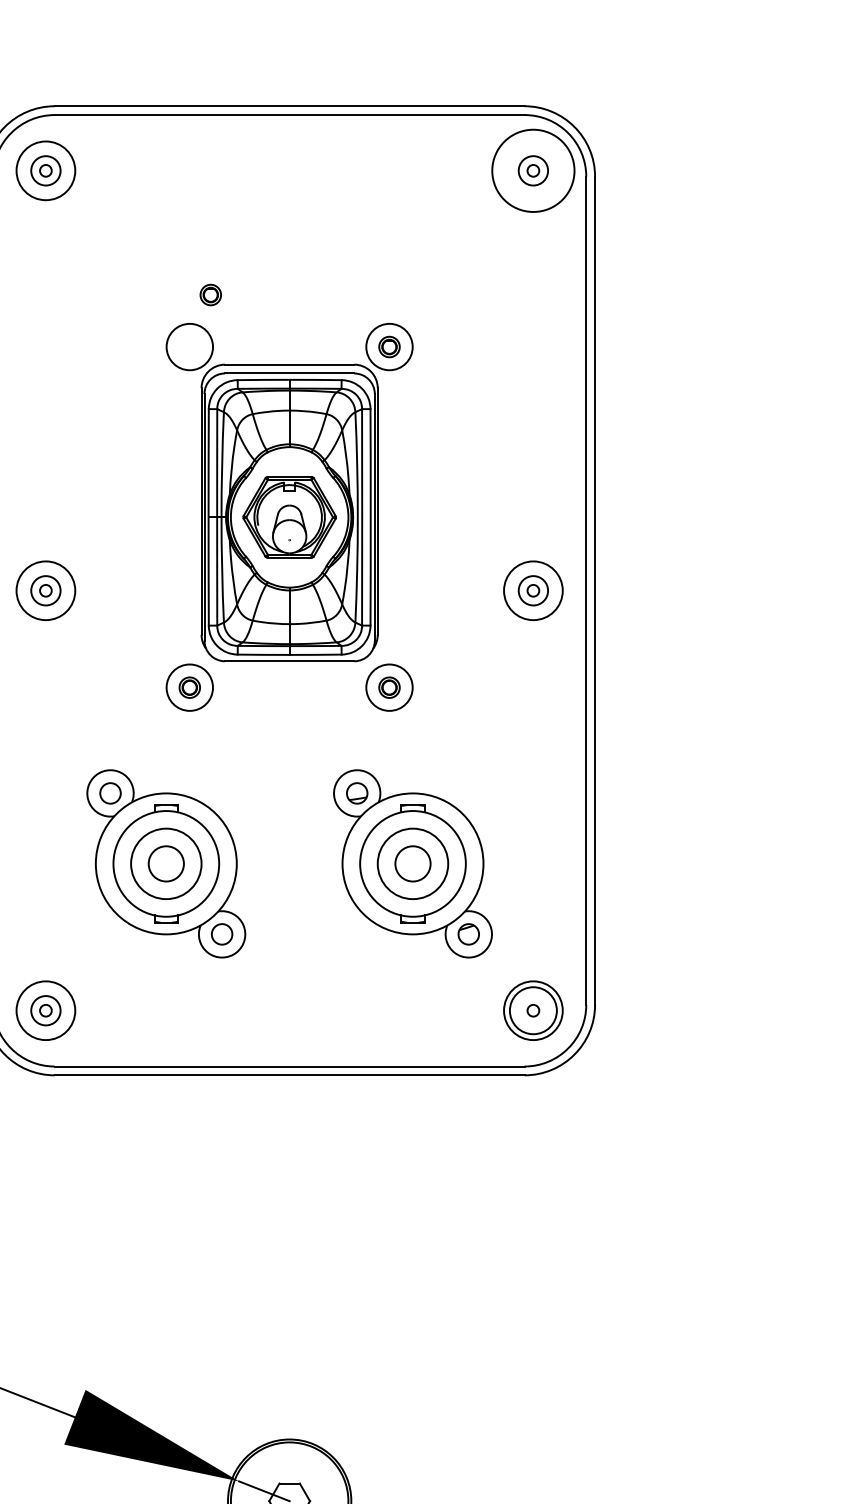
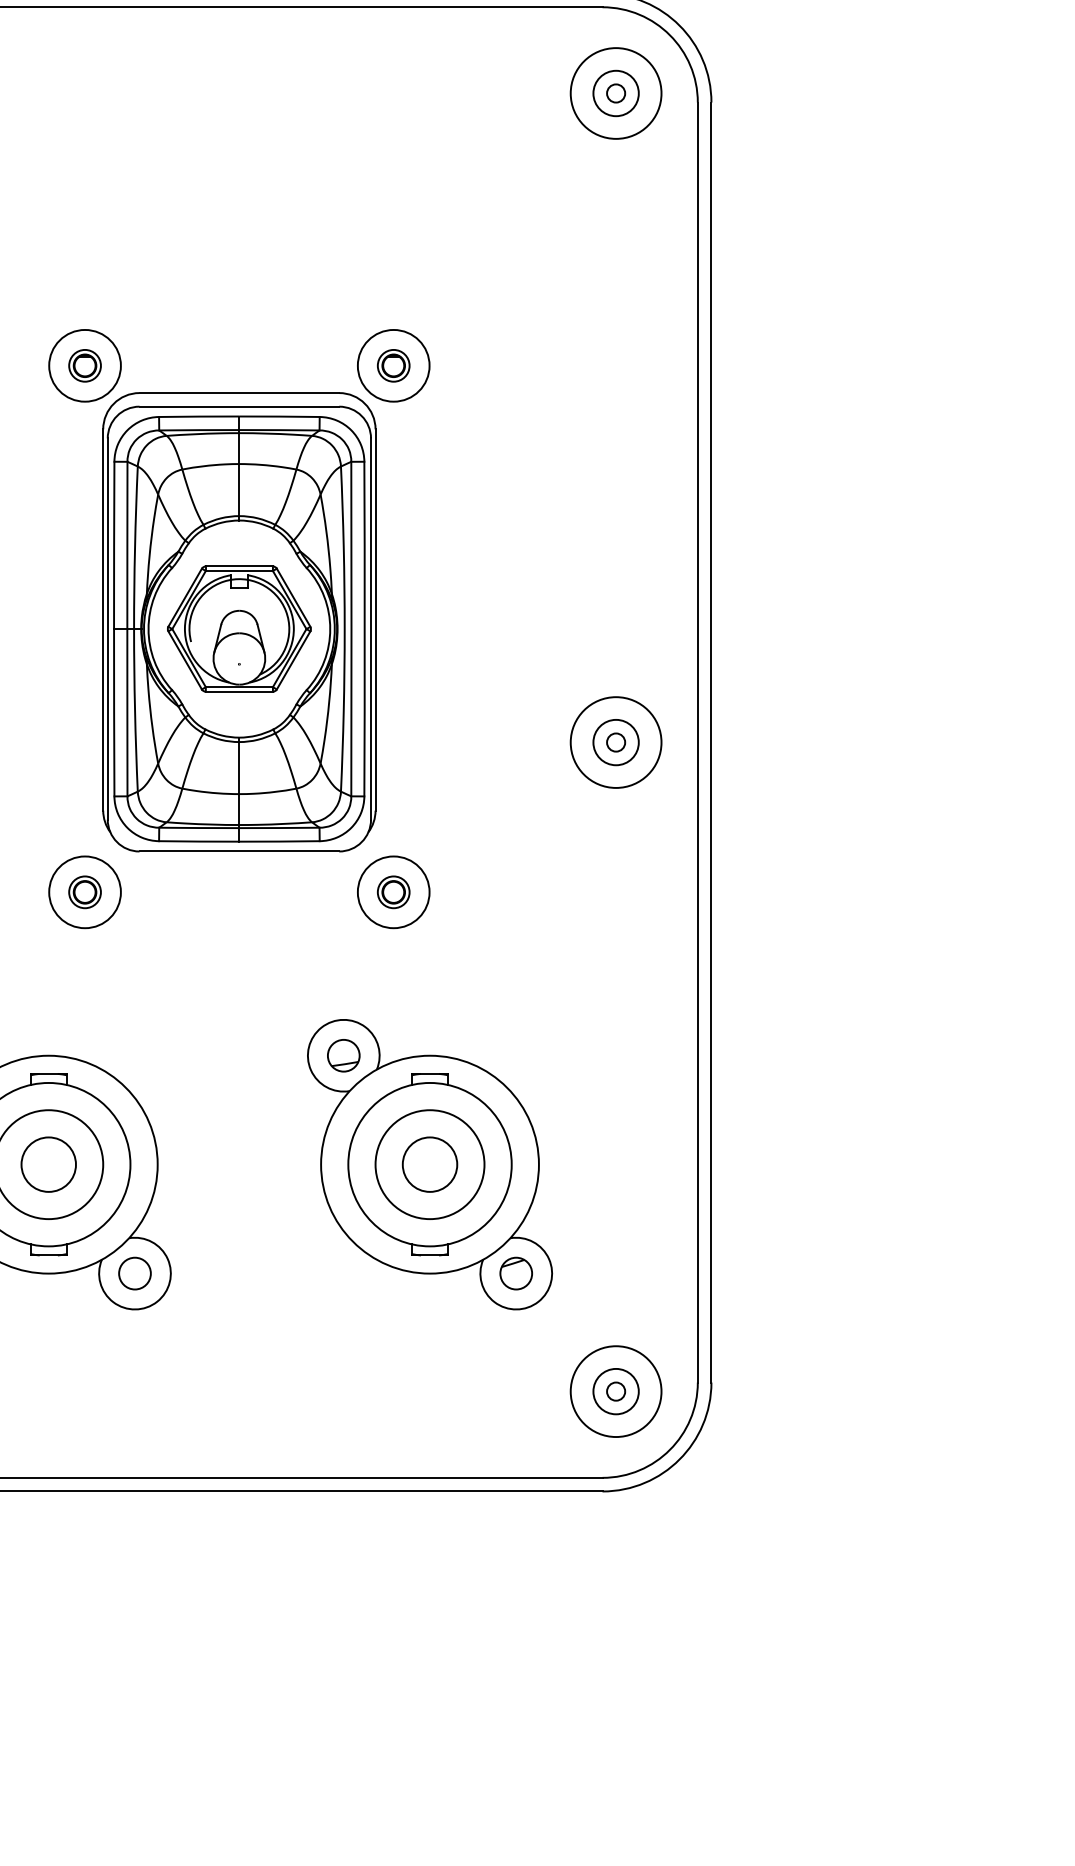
circle: (533, 170) -> (616, 92), size x0.71
part: (210, 294) -> (84, 364), moved
circle: (533, 1010) -> (616, 1391), size x0.62

